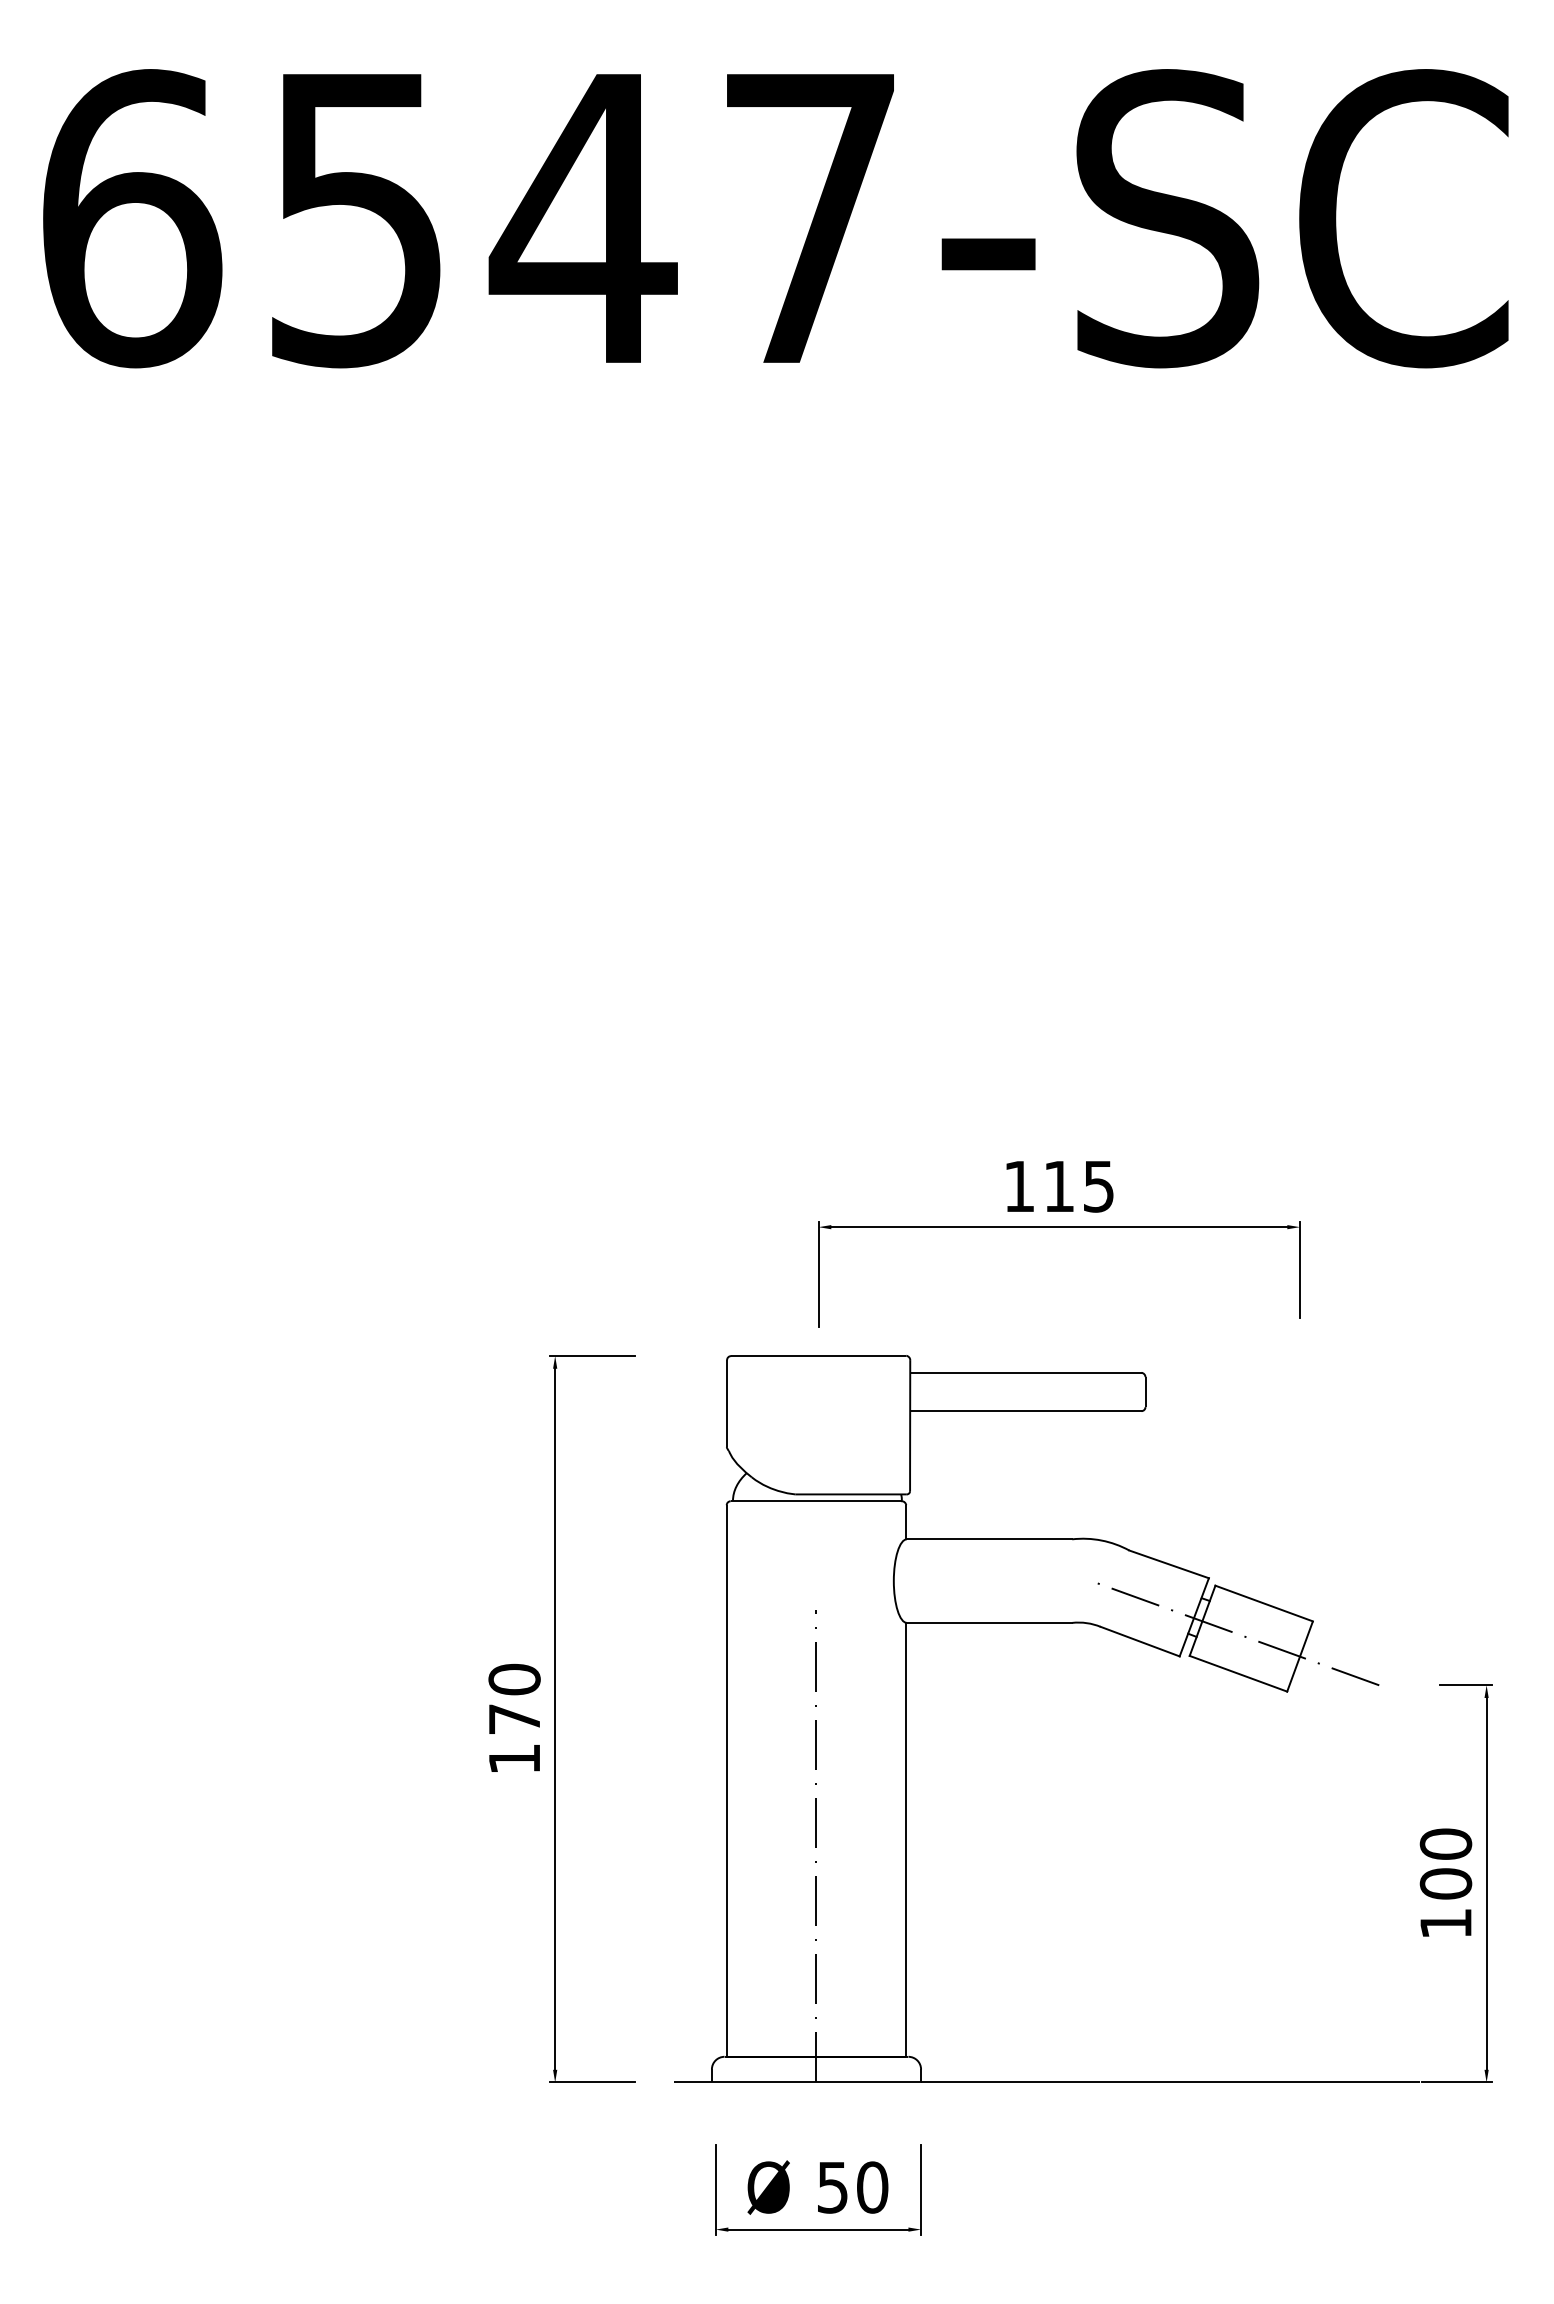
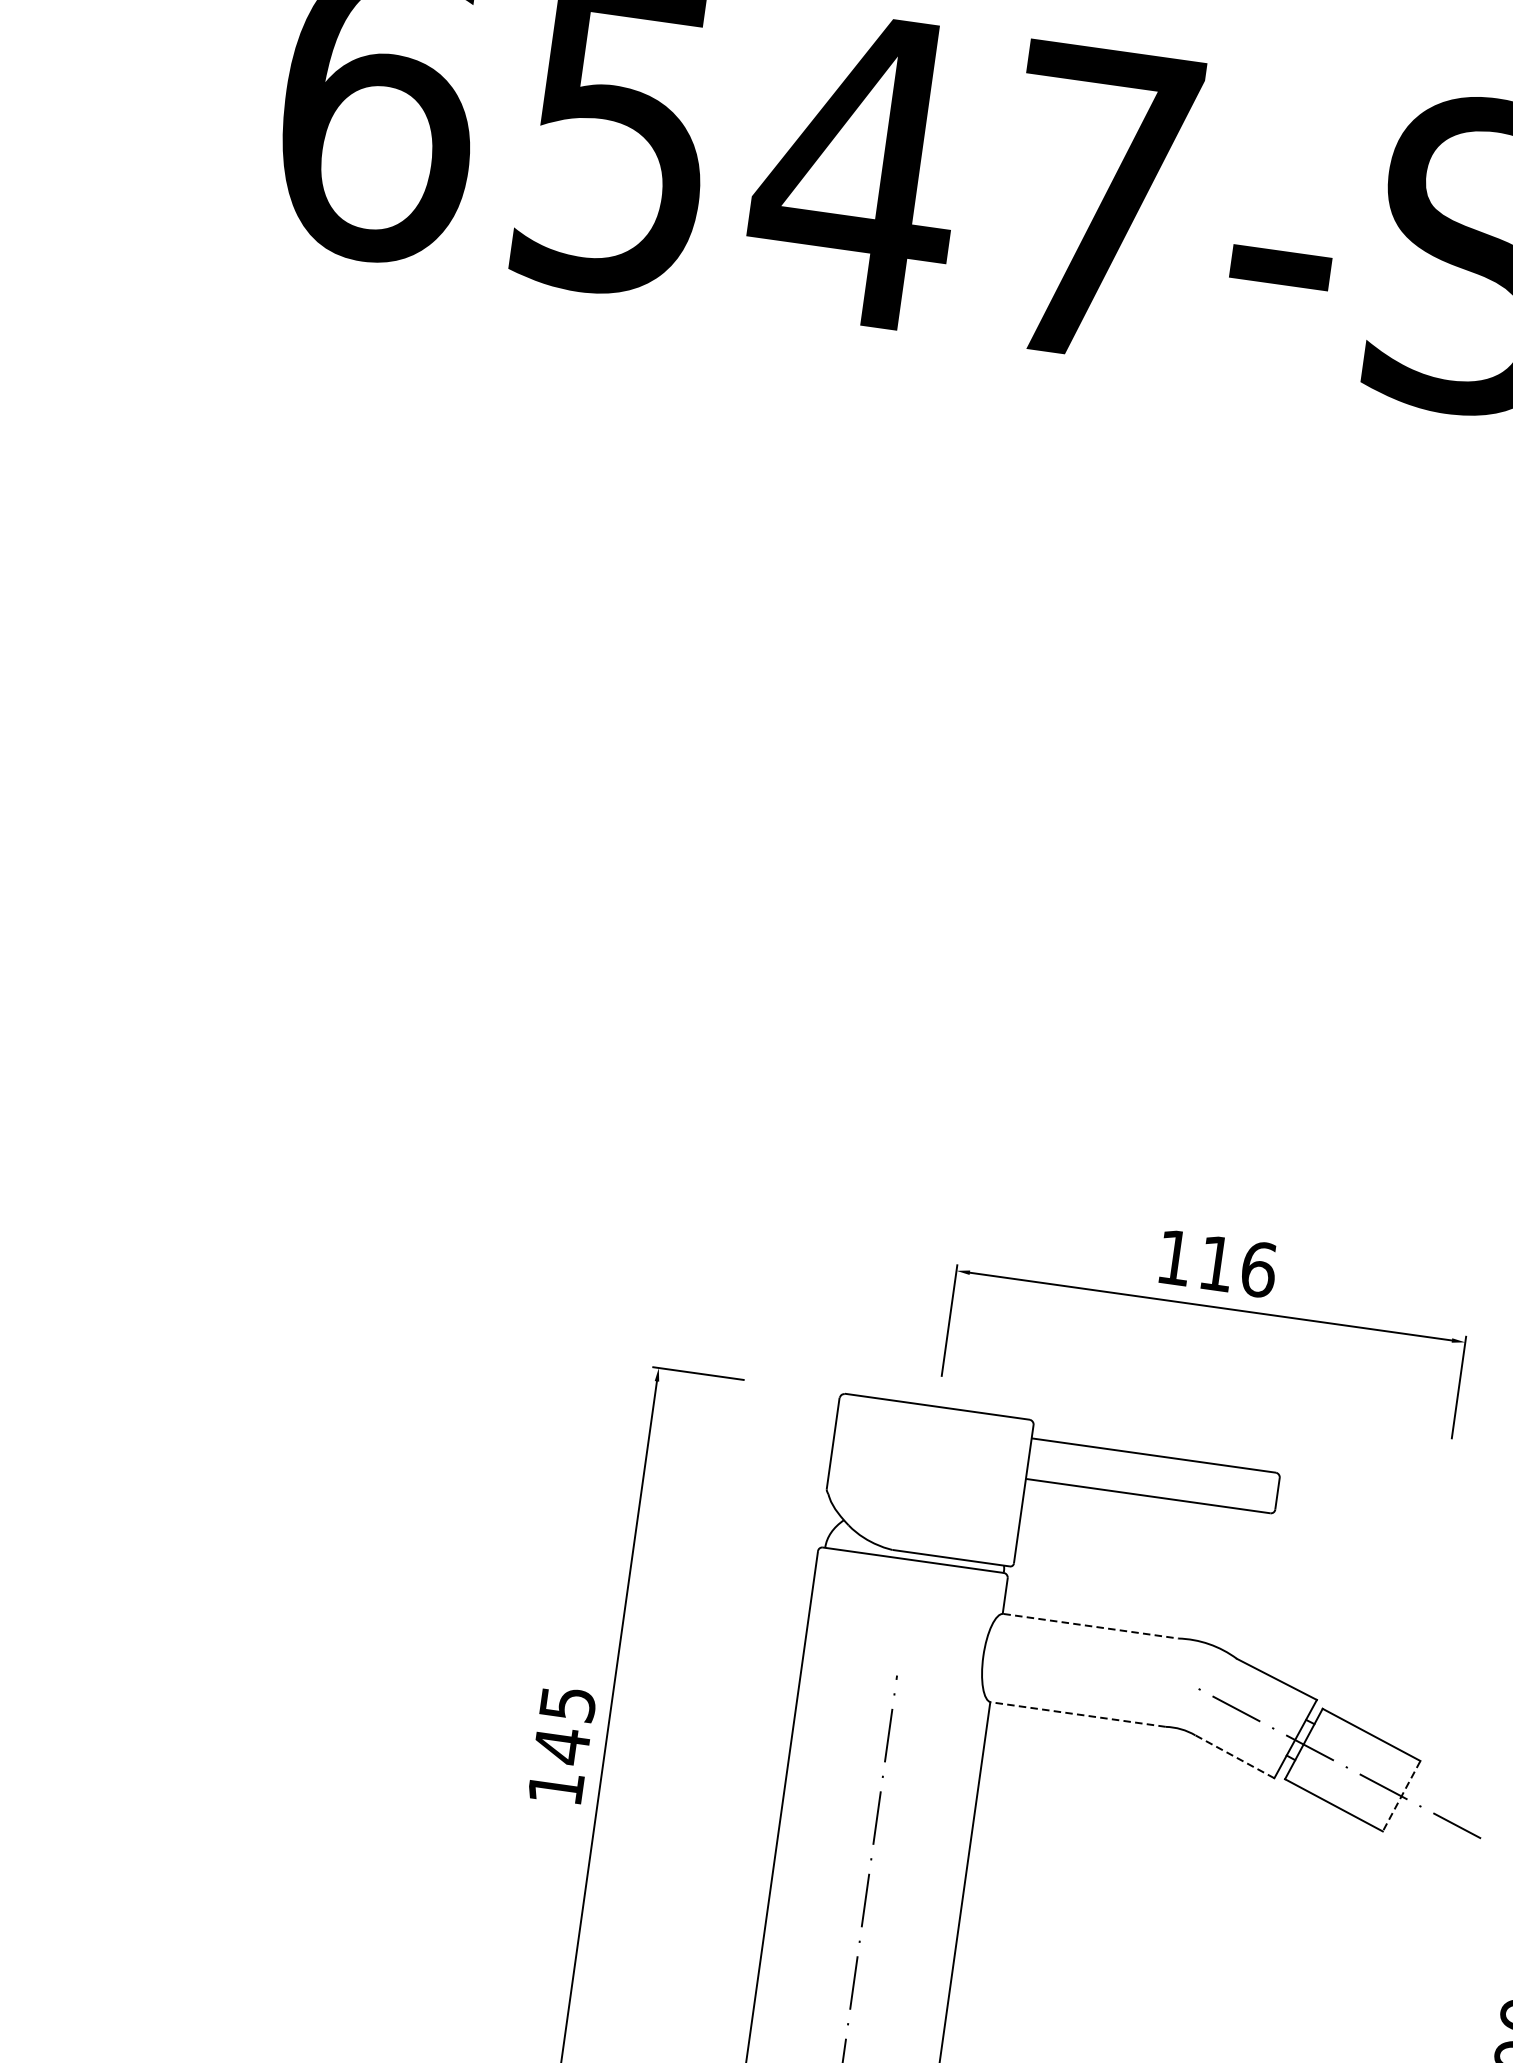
text: (1098, 1186) -> (1258, 1269), 115 -> 116
line: (989, 1539) -> (1090, 1626), solid -> dashed
line: (989, 1622) -> (1078, 1714), solid -> dashed
line: (1139, 1641) -> (1234, 1756), solid -> dashed
line: (1299, 1657) -> (1400, 1797), solid -> dashed
text: (514, 1699) -> (564, 1724), 170 -> 145

